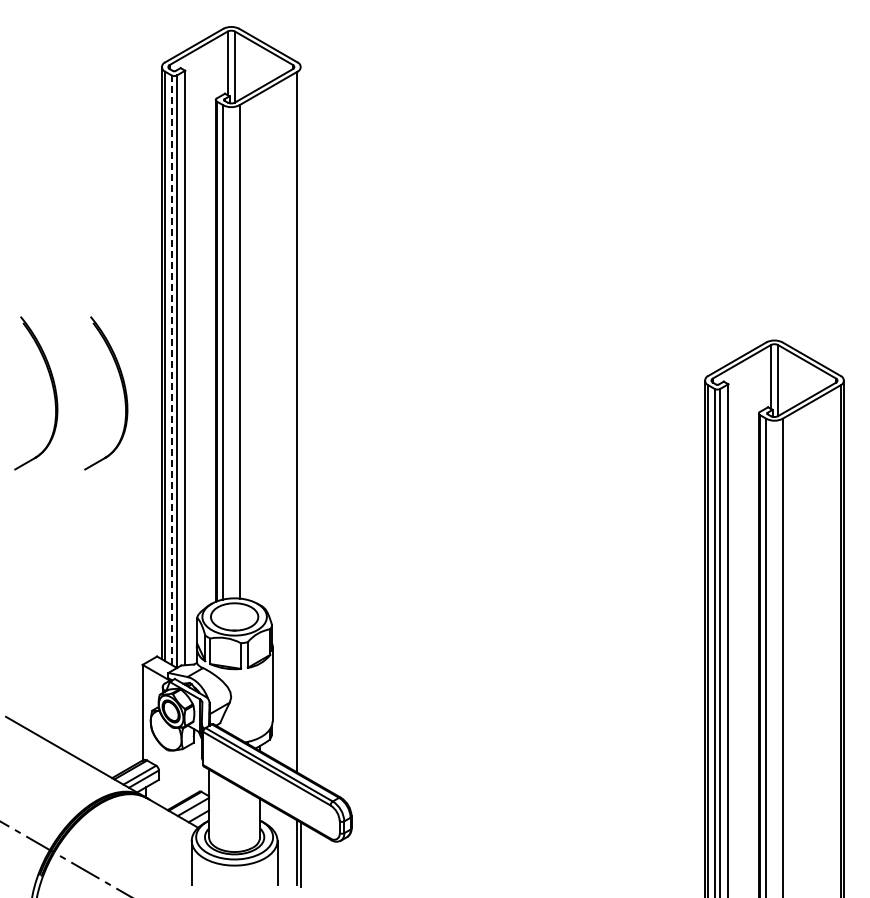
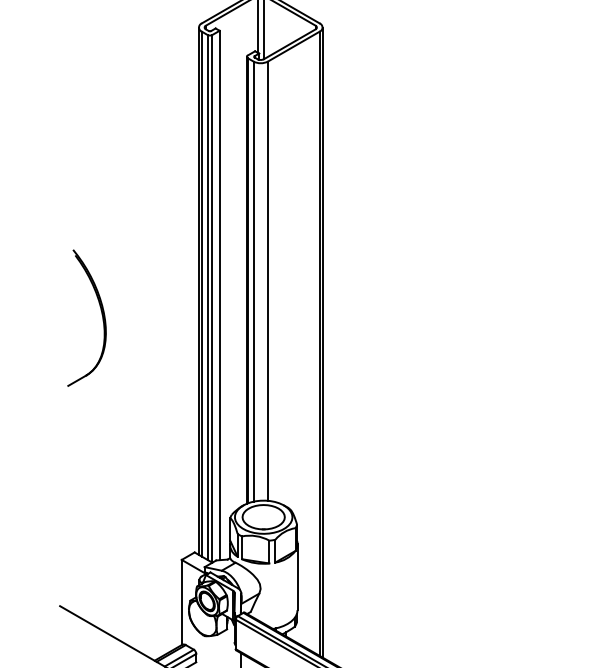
line: (171, 370) -> (207, 297), dashed -> solid
part: (122, 389) -> (163, 314), removed
line: (300, 420) -> (322, 342), added

